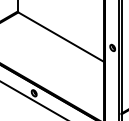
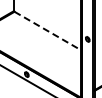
line: (62, 37) -> (48, 31), solid -> dashed

